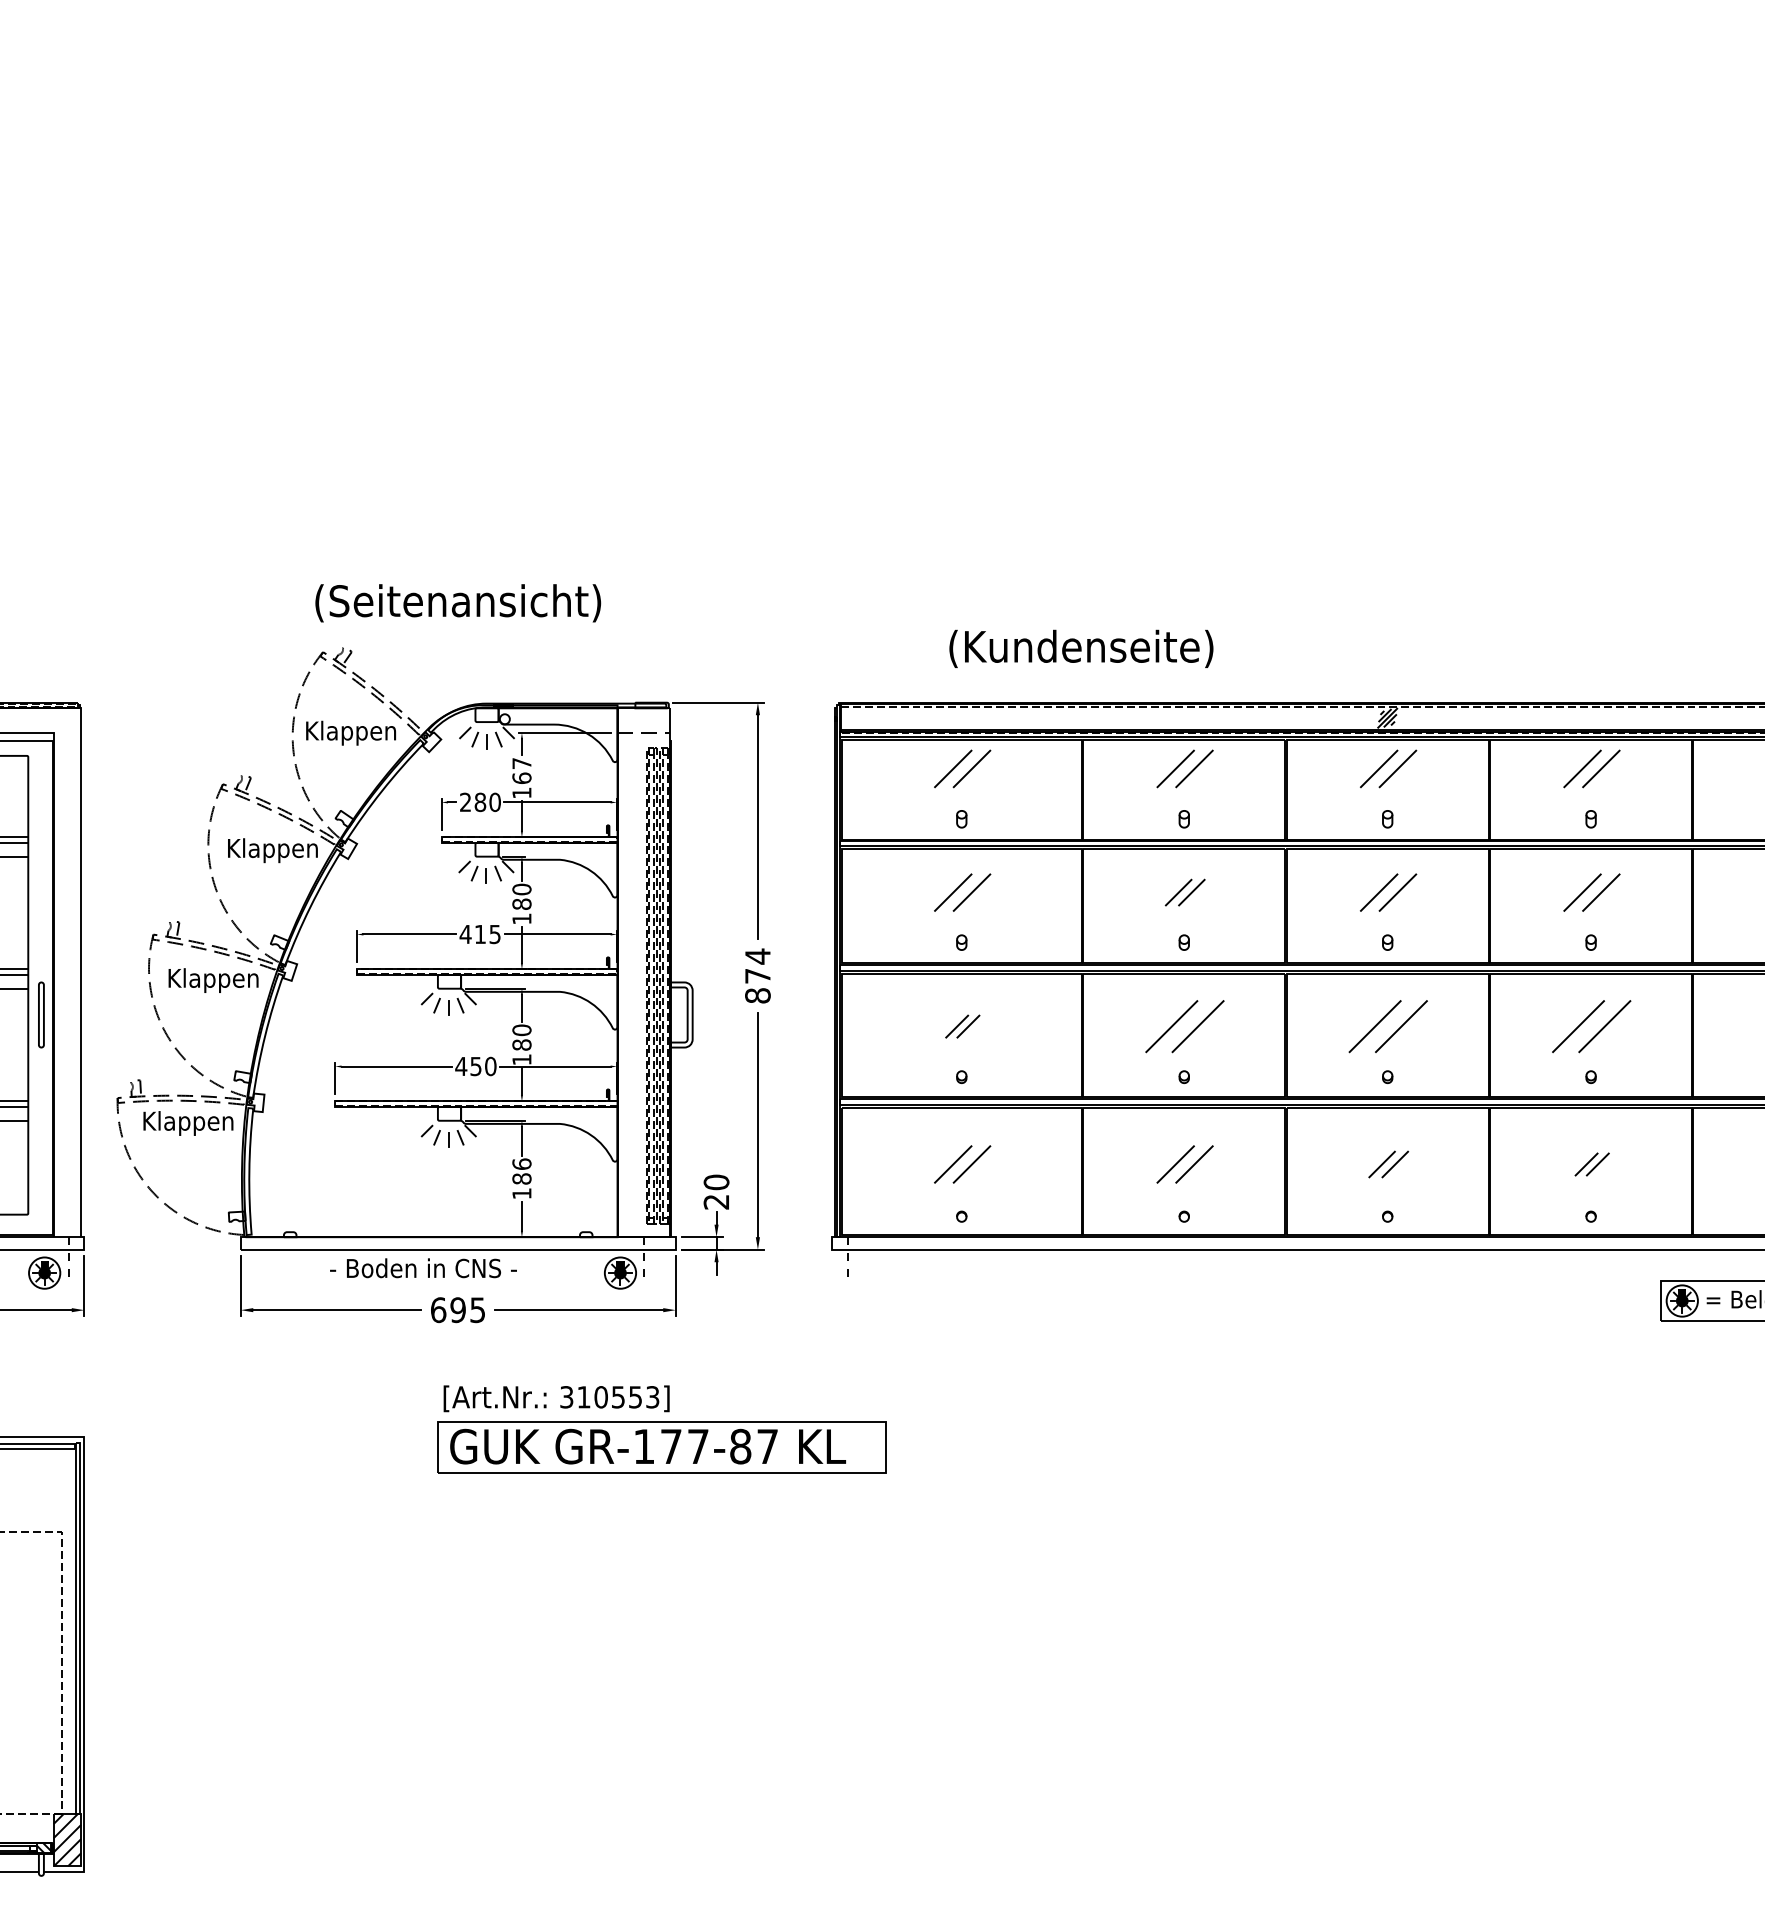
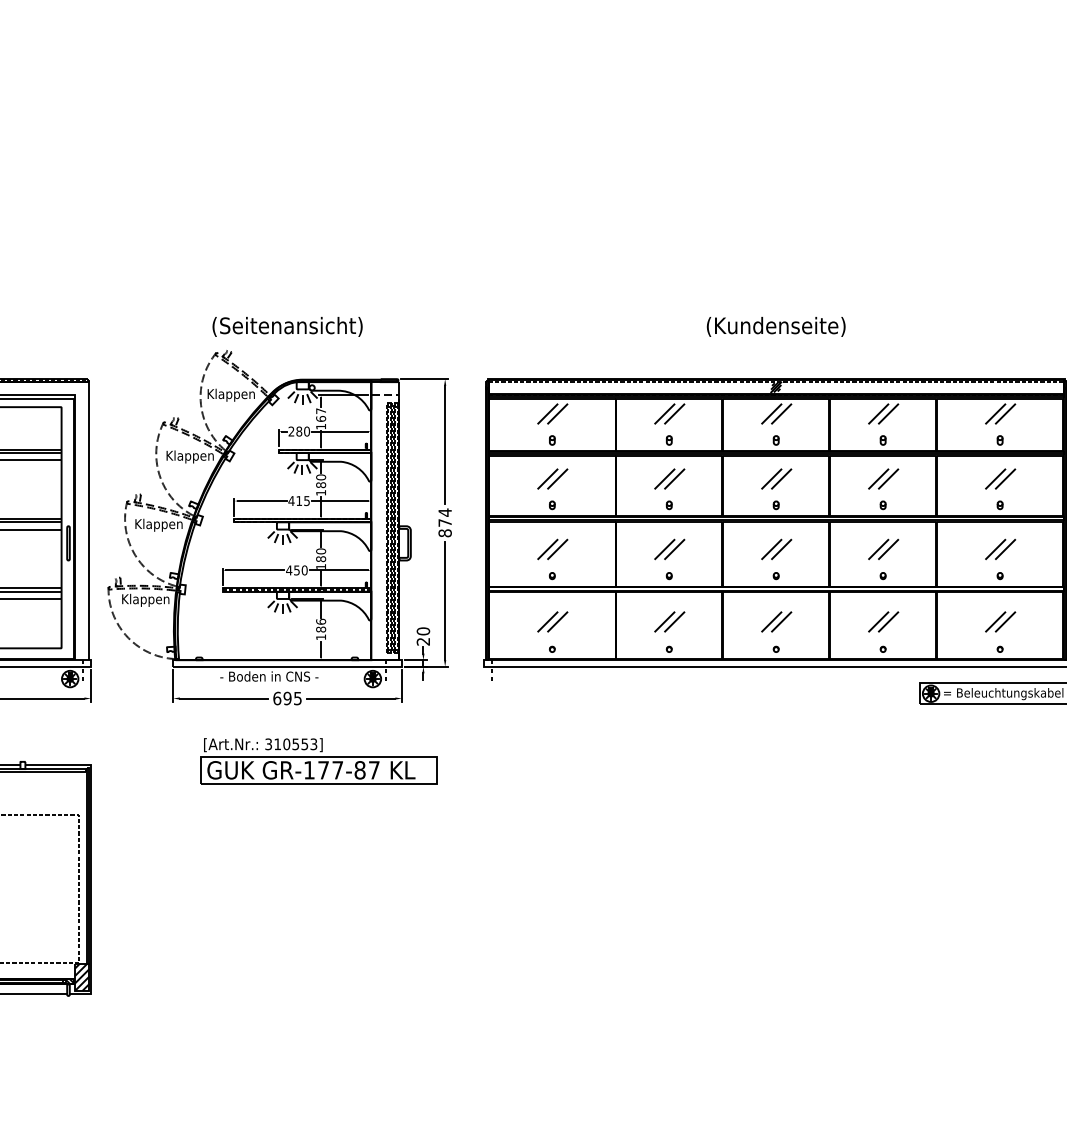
text: (1080, 648) -> (775, 326), moved
part: (1184, 891) -> (669, 478), size x1.43
part: (962, 1026) -> (552, 549), size x1.67
part: (1184, 1026) -> (669, 549), size x0.71
part: (1388, 1026) -> (776, 549), size x0.71
part: (1591, 1026) -> (883, 549), size x0.71
part: (1388, 1163) -> (776, 621), size x1.43
part: (1591, 1163) -> (883, 621), size x1.67
part: (661, 1429) -> (318, 761), moved

